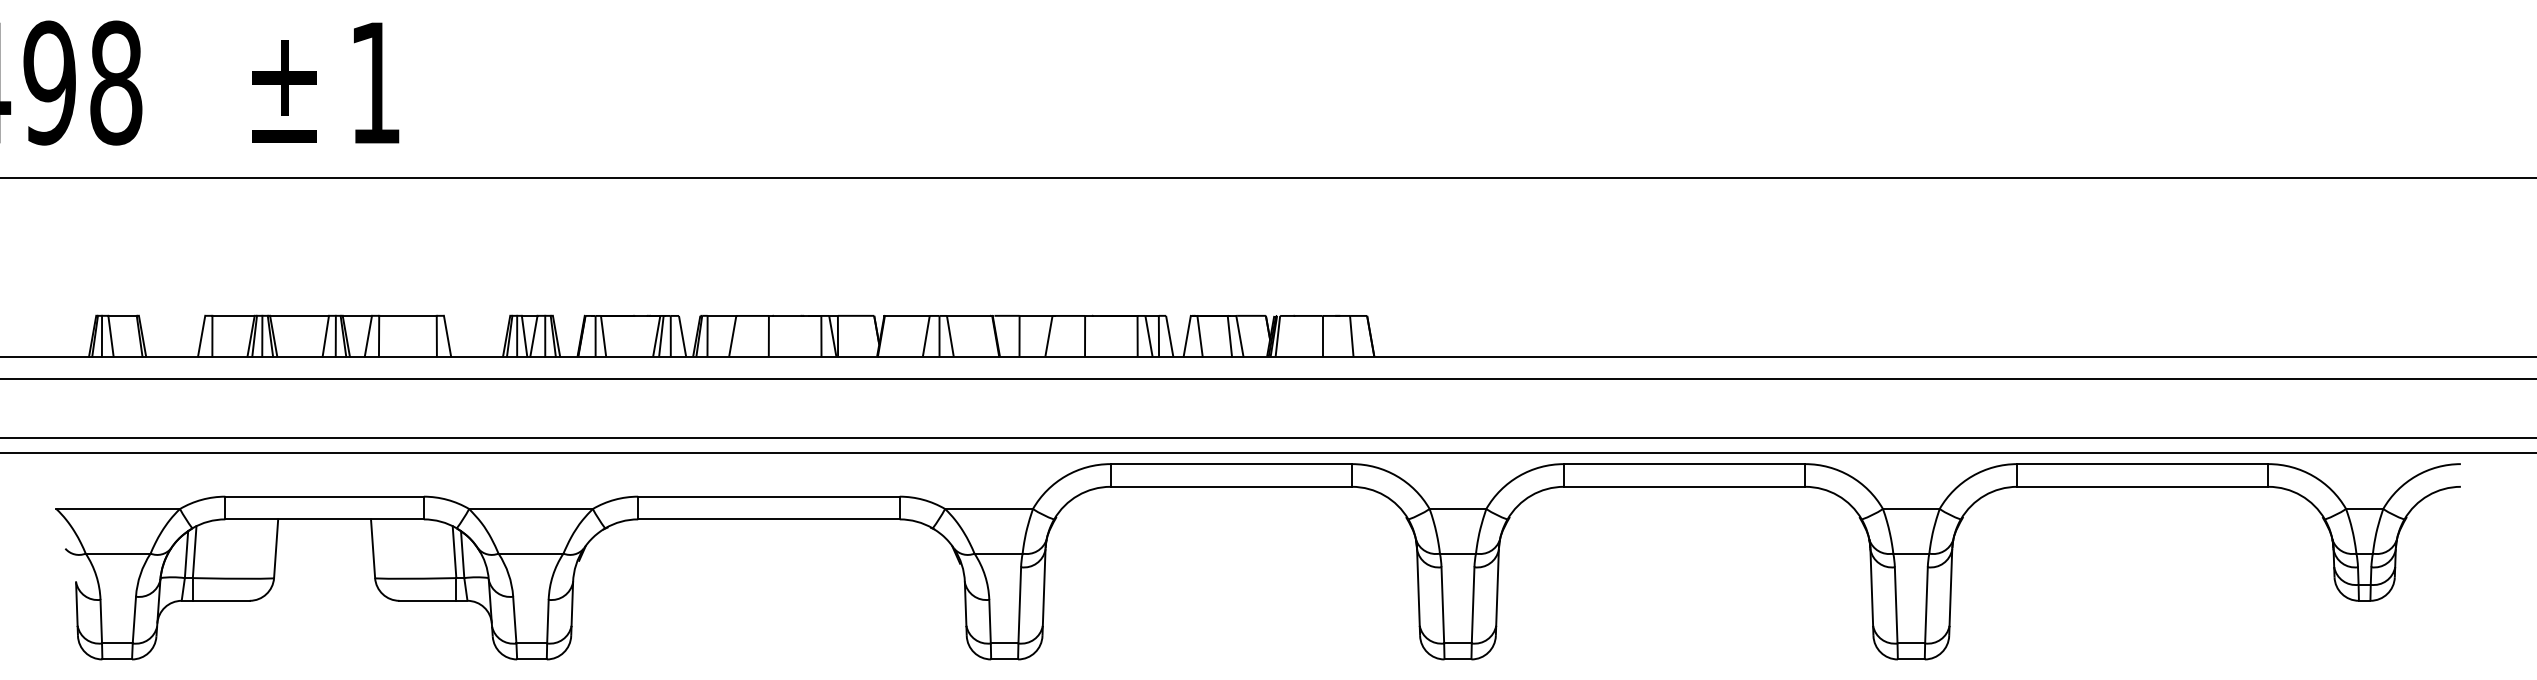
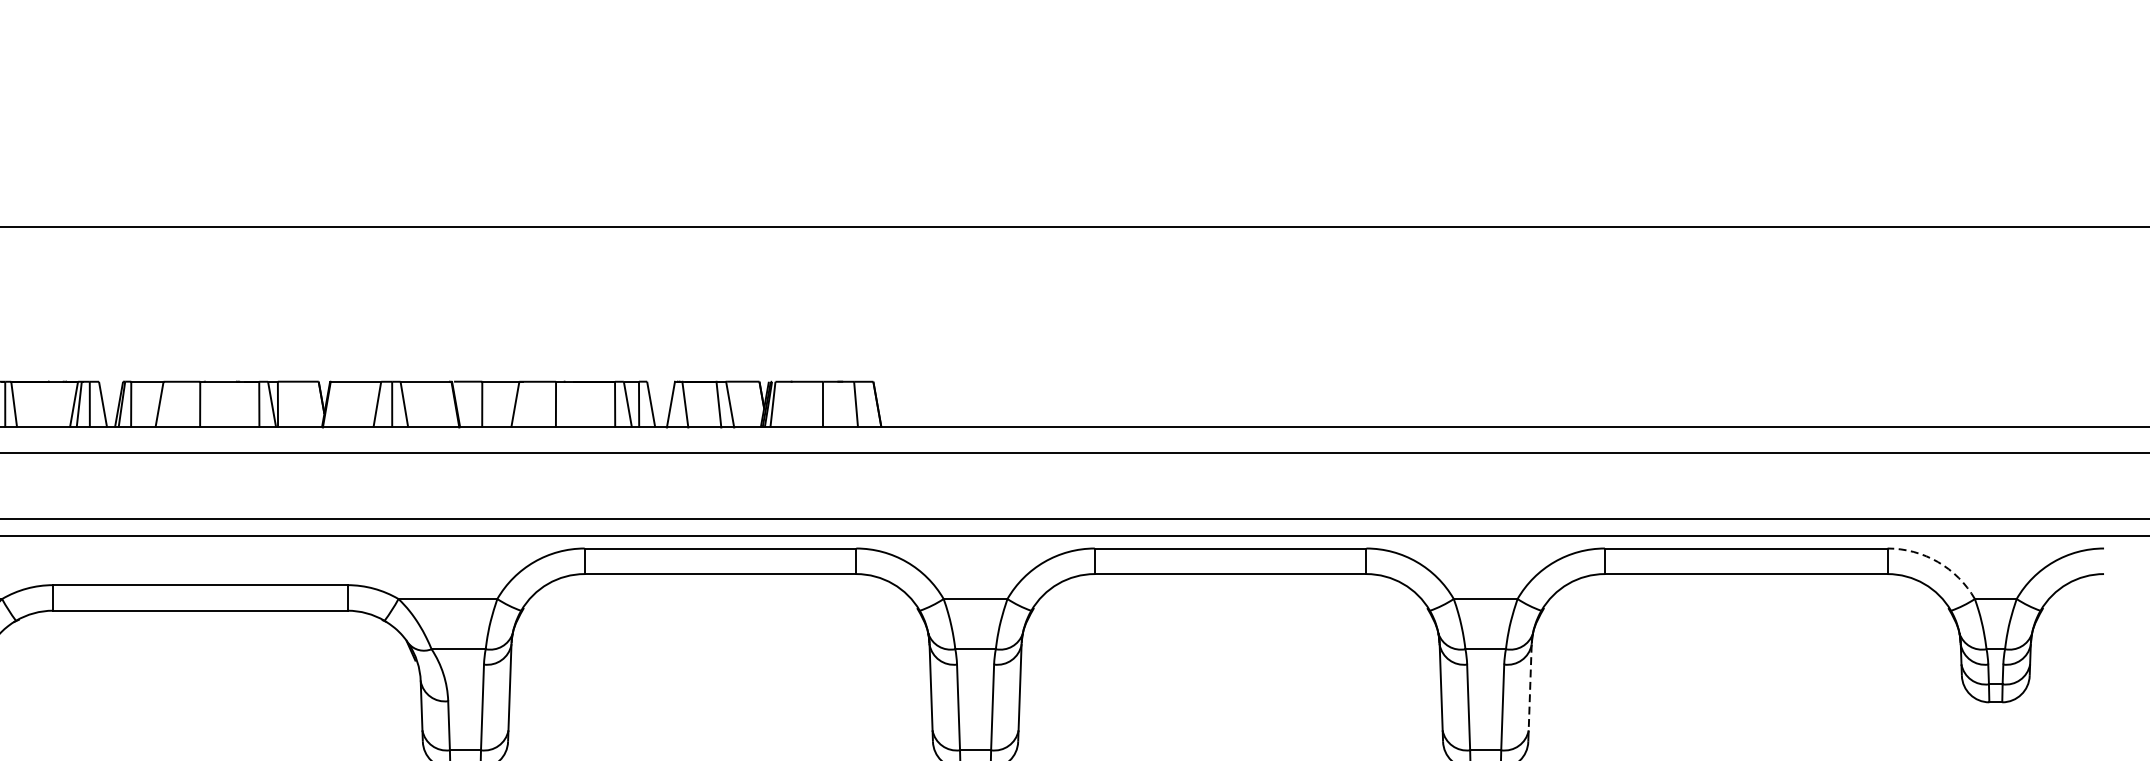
arc: (2313, 476) -> (1938, 562), solid -> dashed
line: (1950, 588) -> (1529, 688), solid -> dashed

